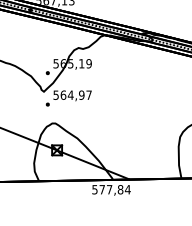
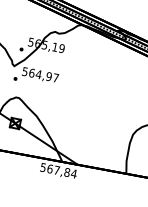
text: (102, 189) -> (50, 168), 577,84 -> 567,84

